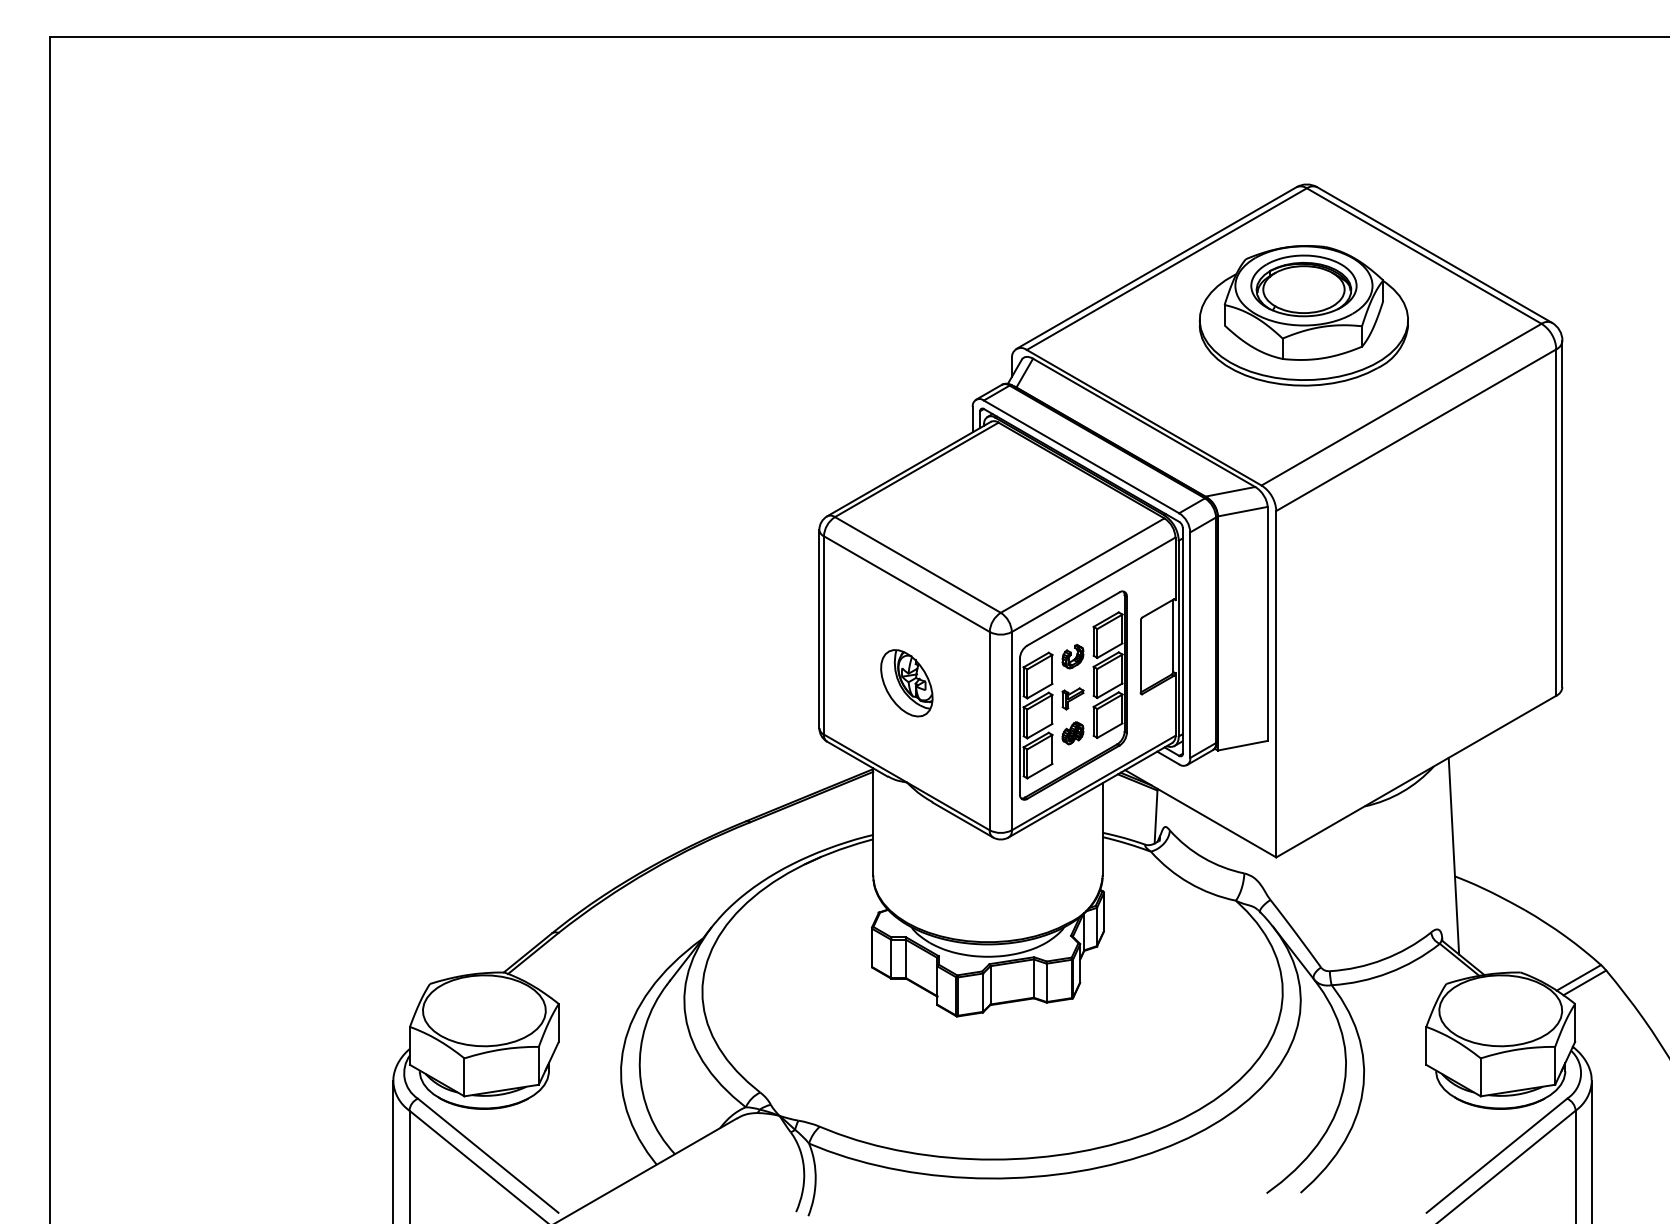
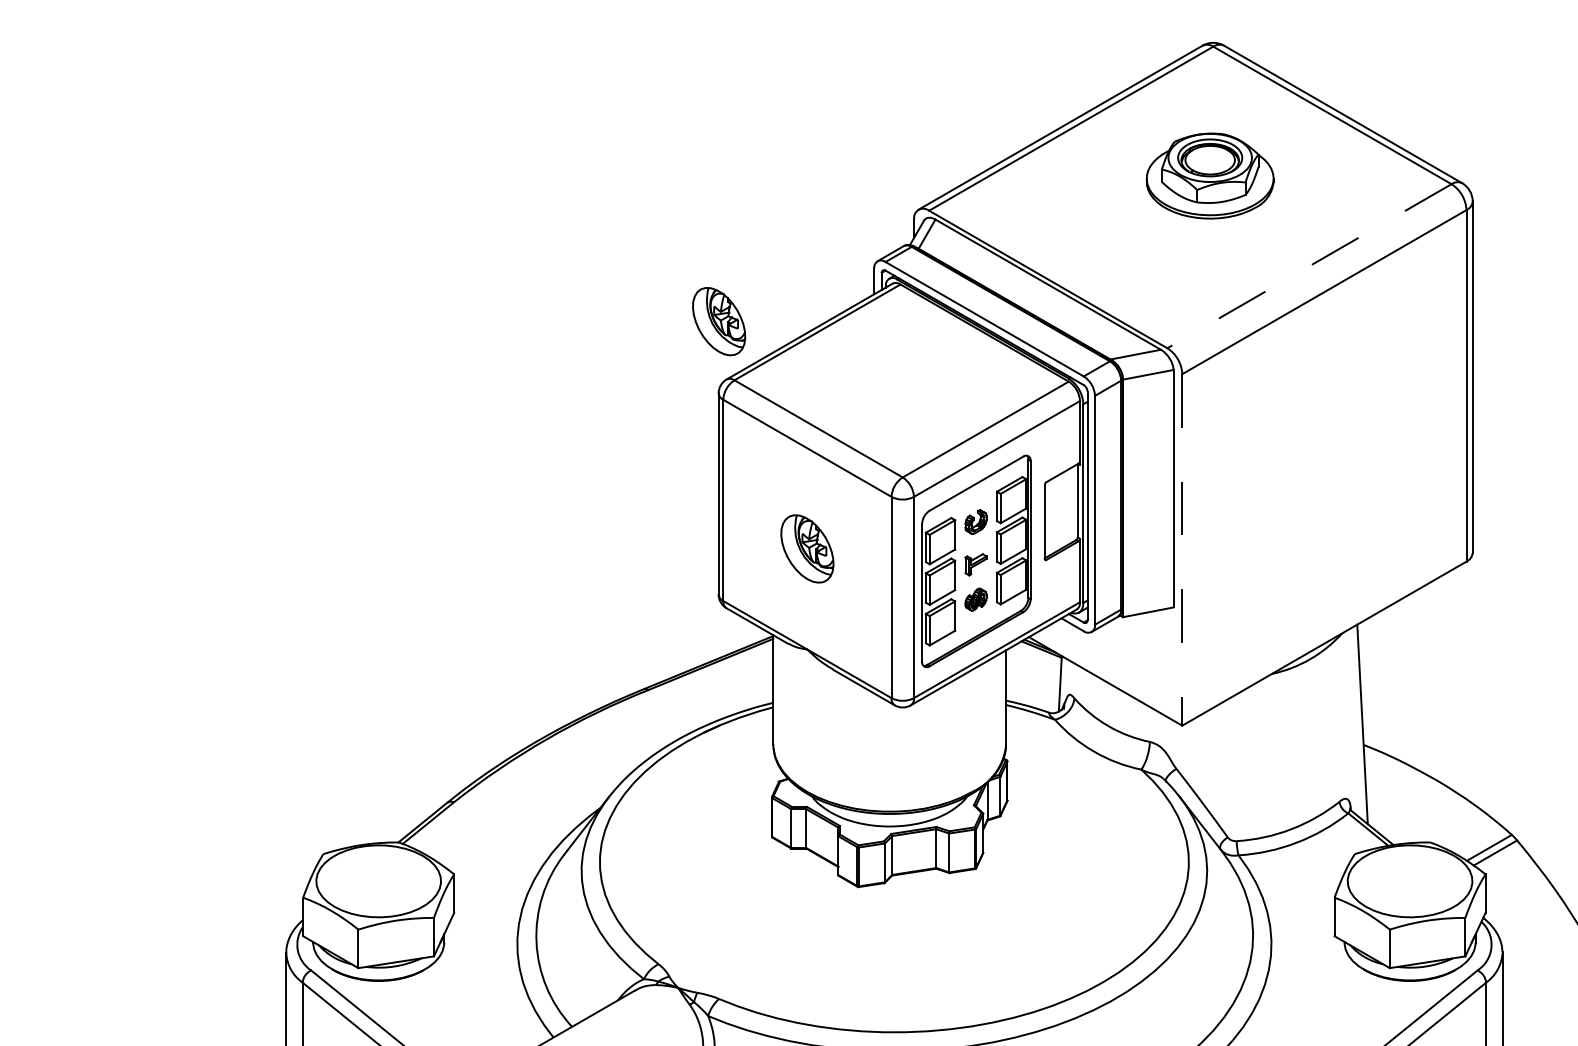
part: (1303, 315) -> (1209, 175), size x0.6
line: (1401, 404) -> (1309, 266), solid -> dashed
part: (819, 459) -> (718, 321), added
line: (1276, 684) -> (1182, 550), solid -> dashed

